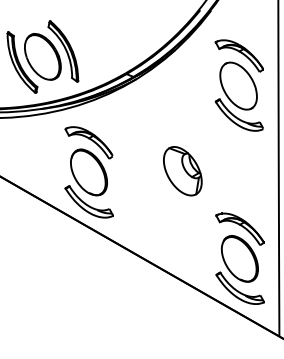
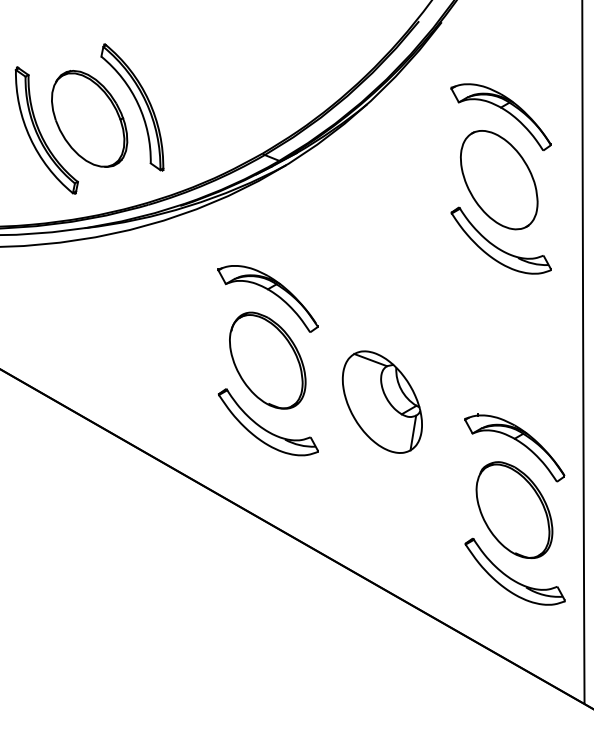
part: (182, 171) -> (381, 402), moved
part: (88, 172) -> (266, 360), moved
part: (239, 258) -> (513, 509), moved

